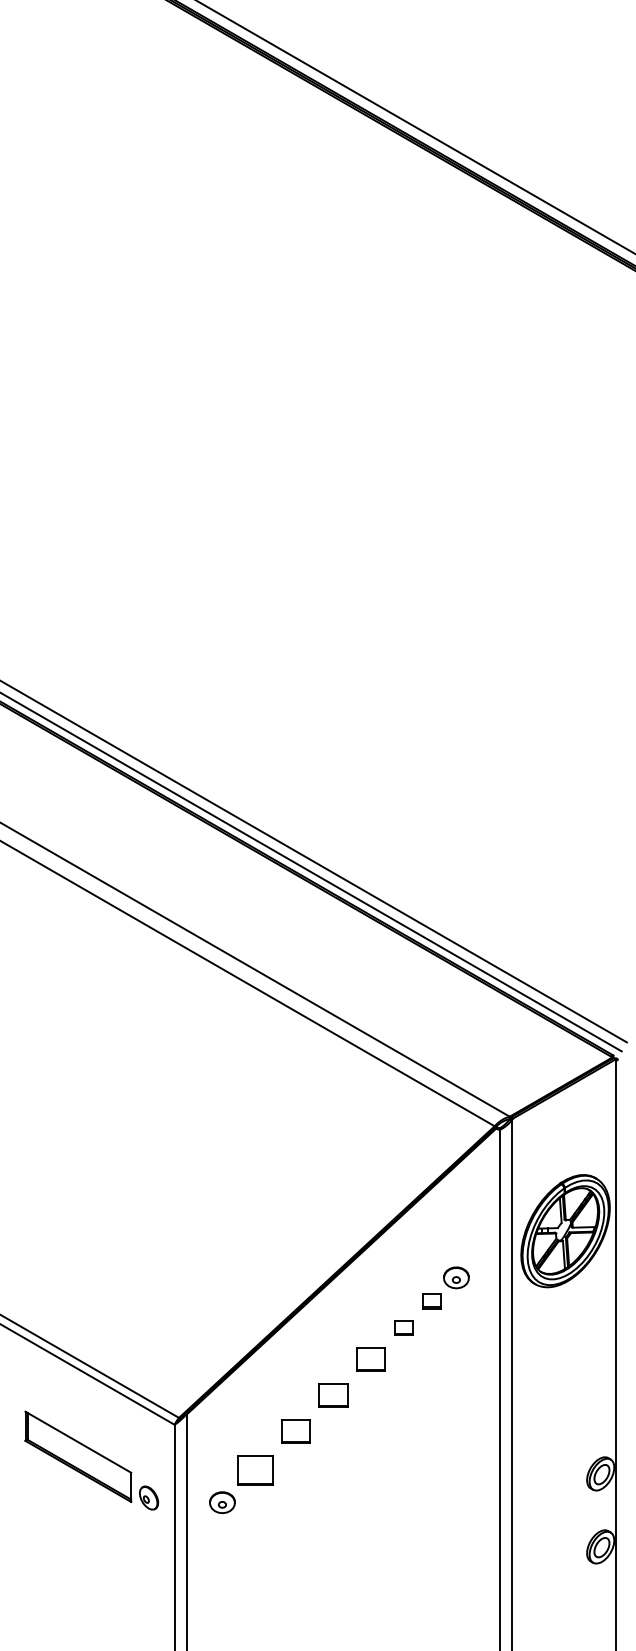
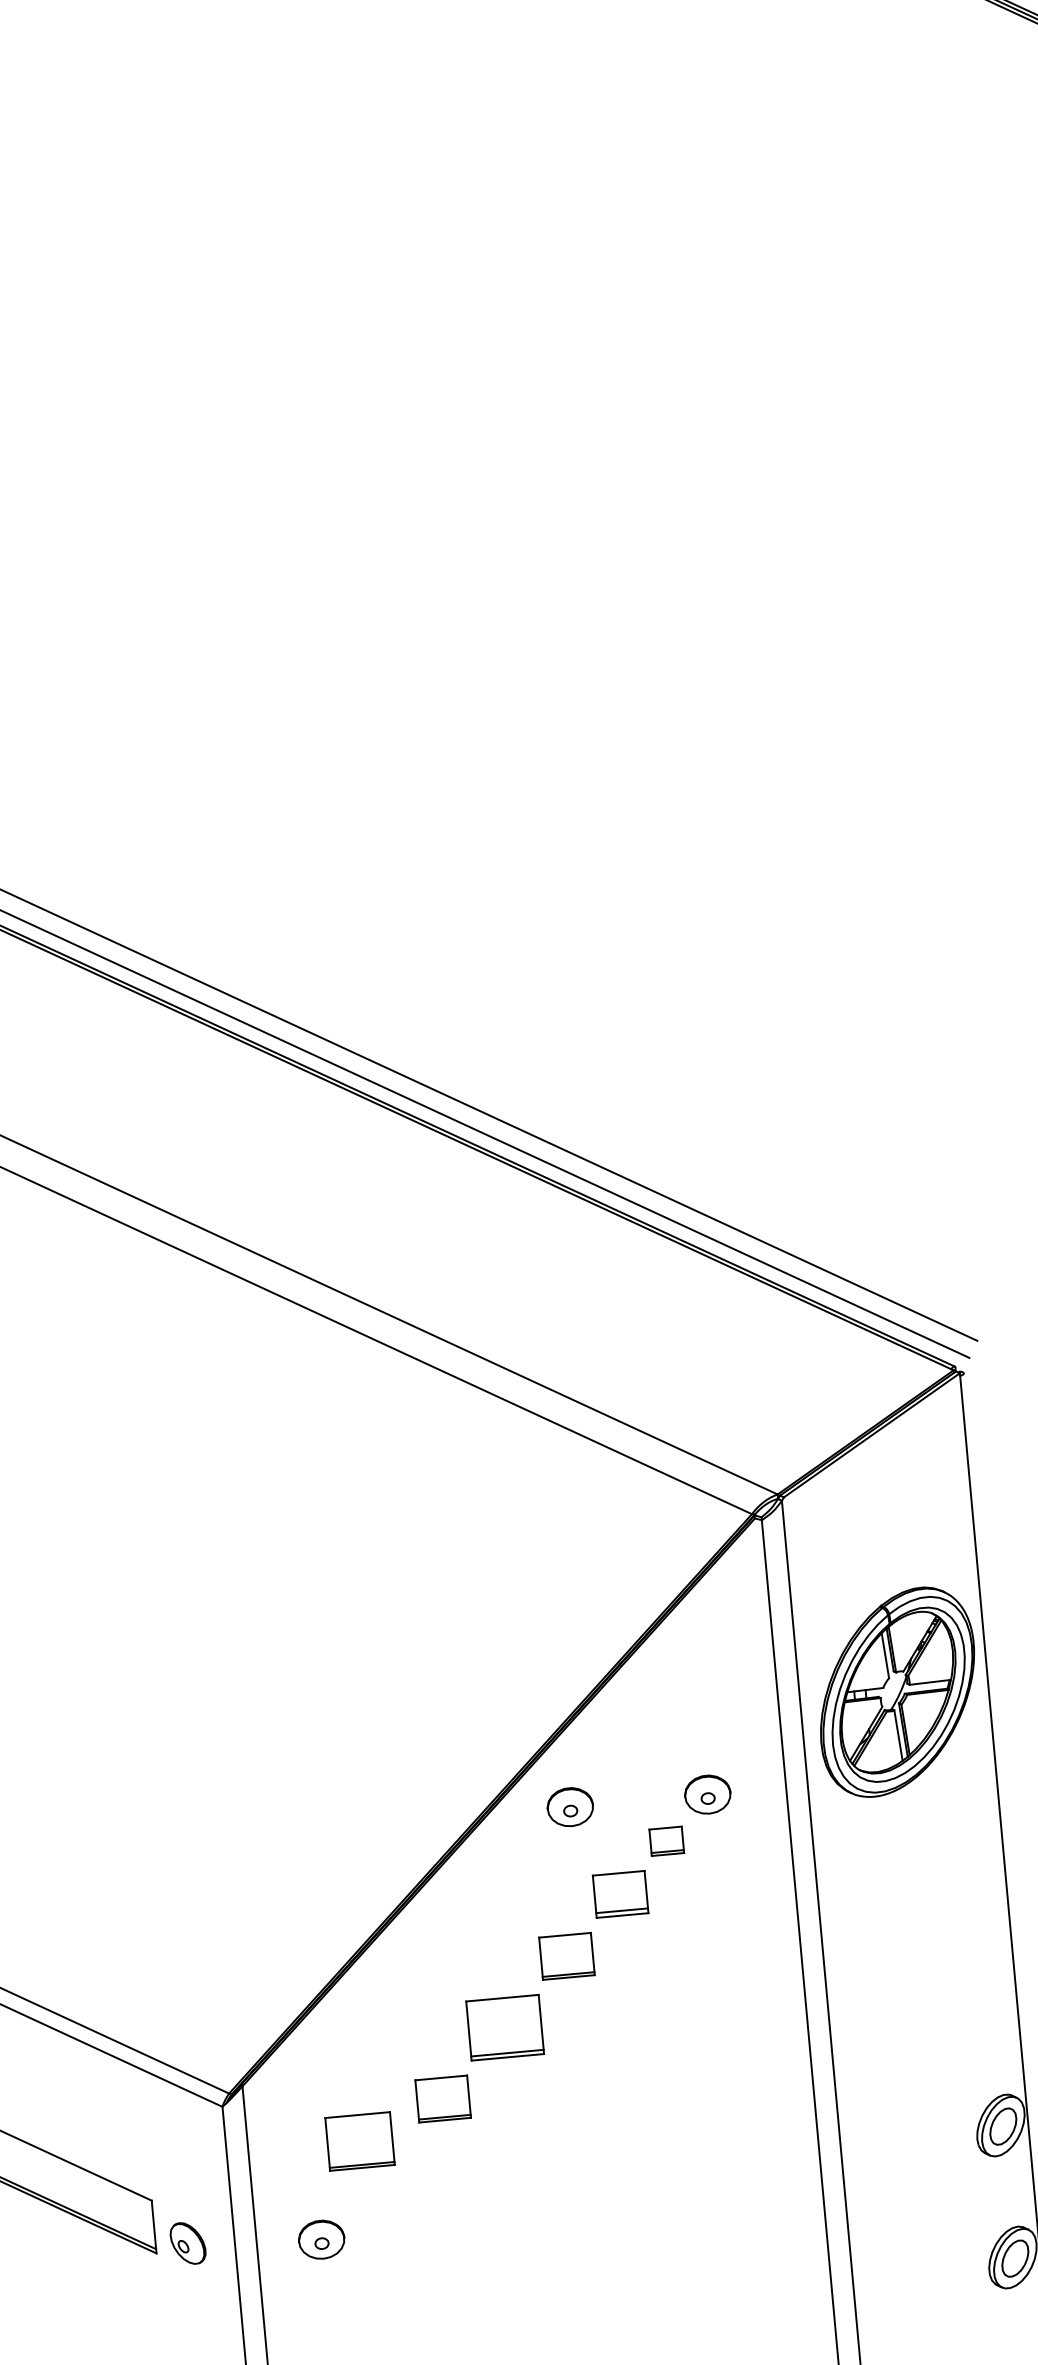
part: (380, 1277) -> (570, 1806), added
part: (403, 1327) -> (620, 1893), size x1.6
part: (333, 1395) -> (504, 2027), size x1.4
part: (255, 1470) -> (360, 2141), moved

